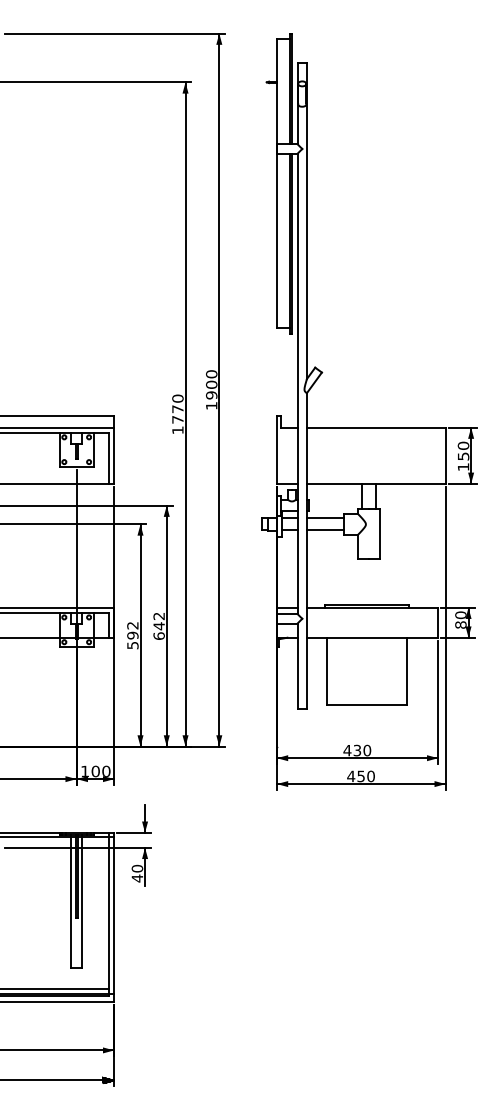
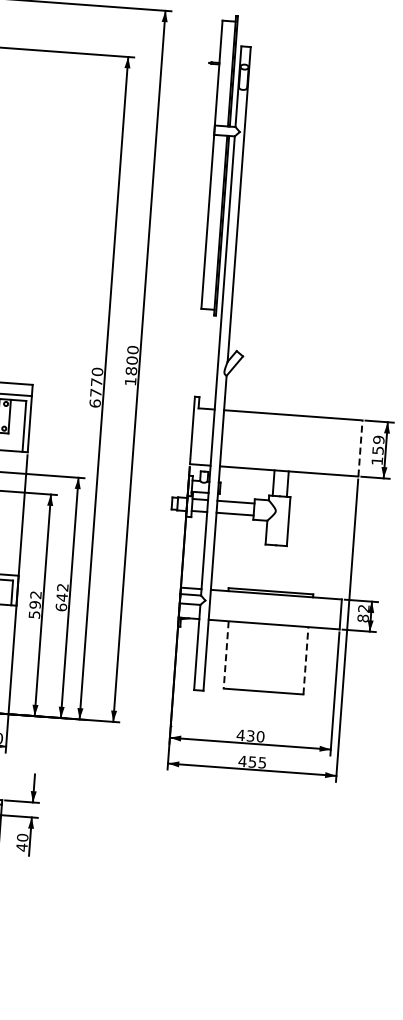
text: (211, 395) -> (131, 371), 1900 -> 1800
text: (177, 430) -> (94, 403), 1770 -> 6770
text: (463, 446) -> (378, 440), 150 -> 159
line: (445, 455) -> (360, 448), solid -> dashed
text: (460, 615) -> (363, 608), 80 -> 82
line: (327, 671) -> (226, 654), solid -> dashed
line: (406, 671) -> (305, 660), solid -> dashed
text: (370, 776) -> (261, 762), 450 -> 455

